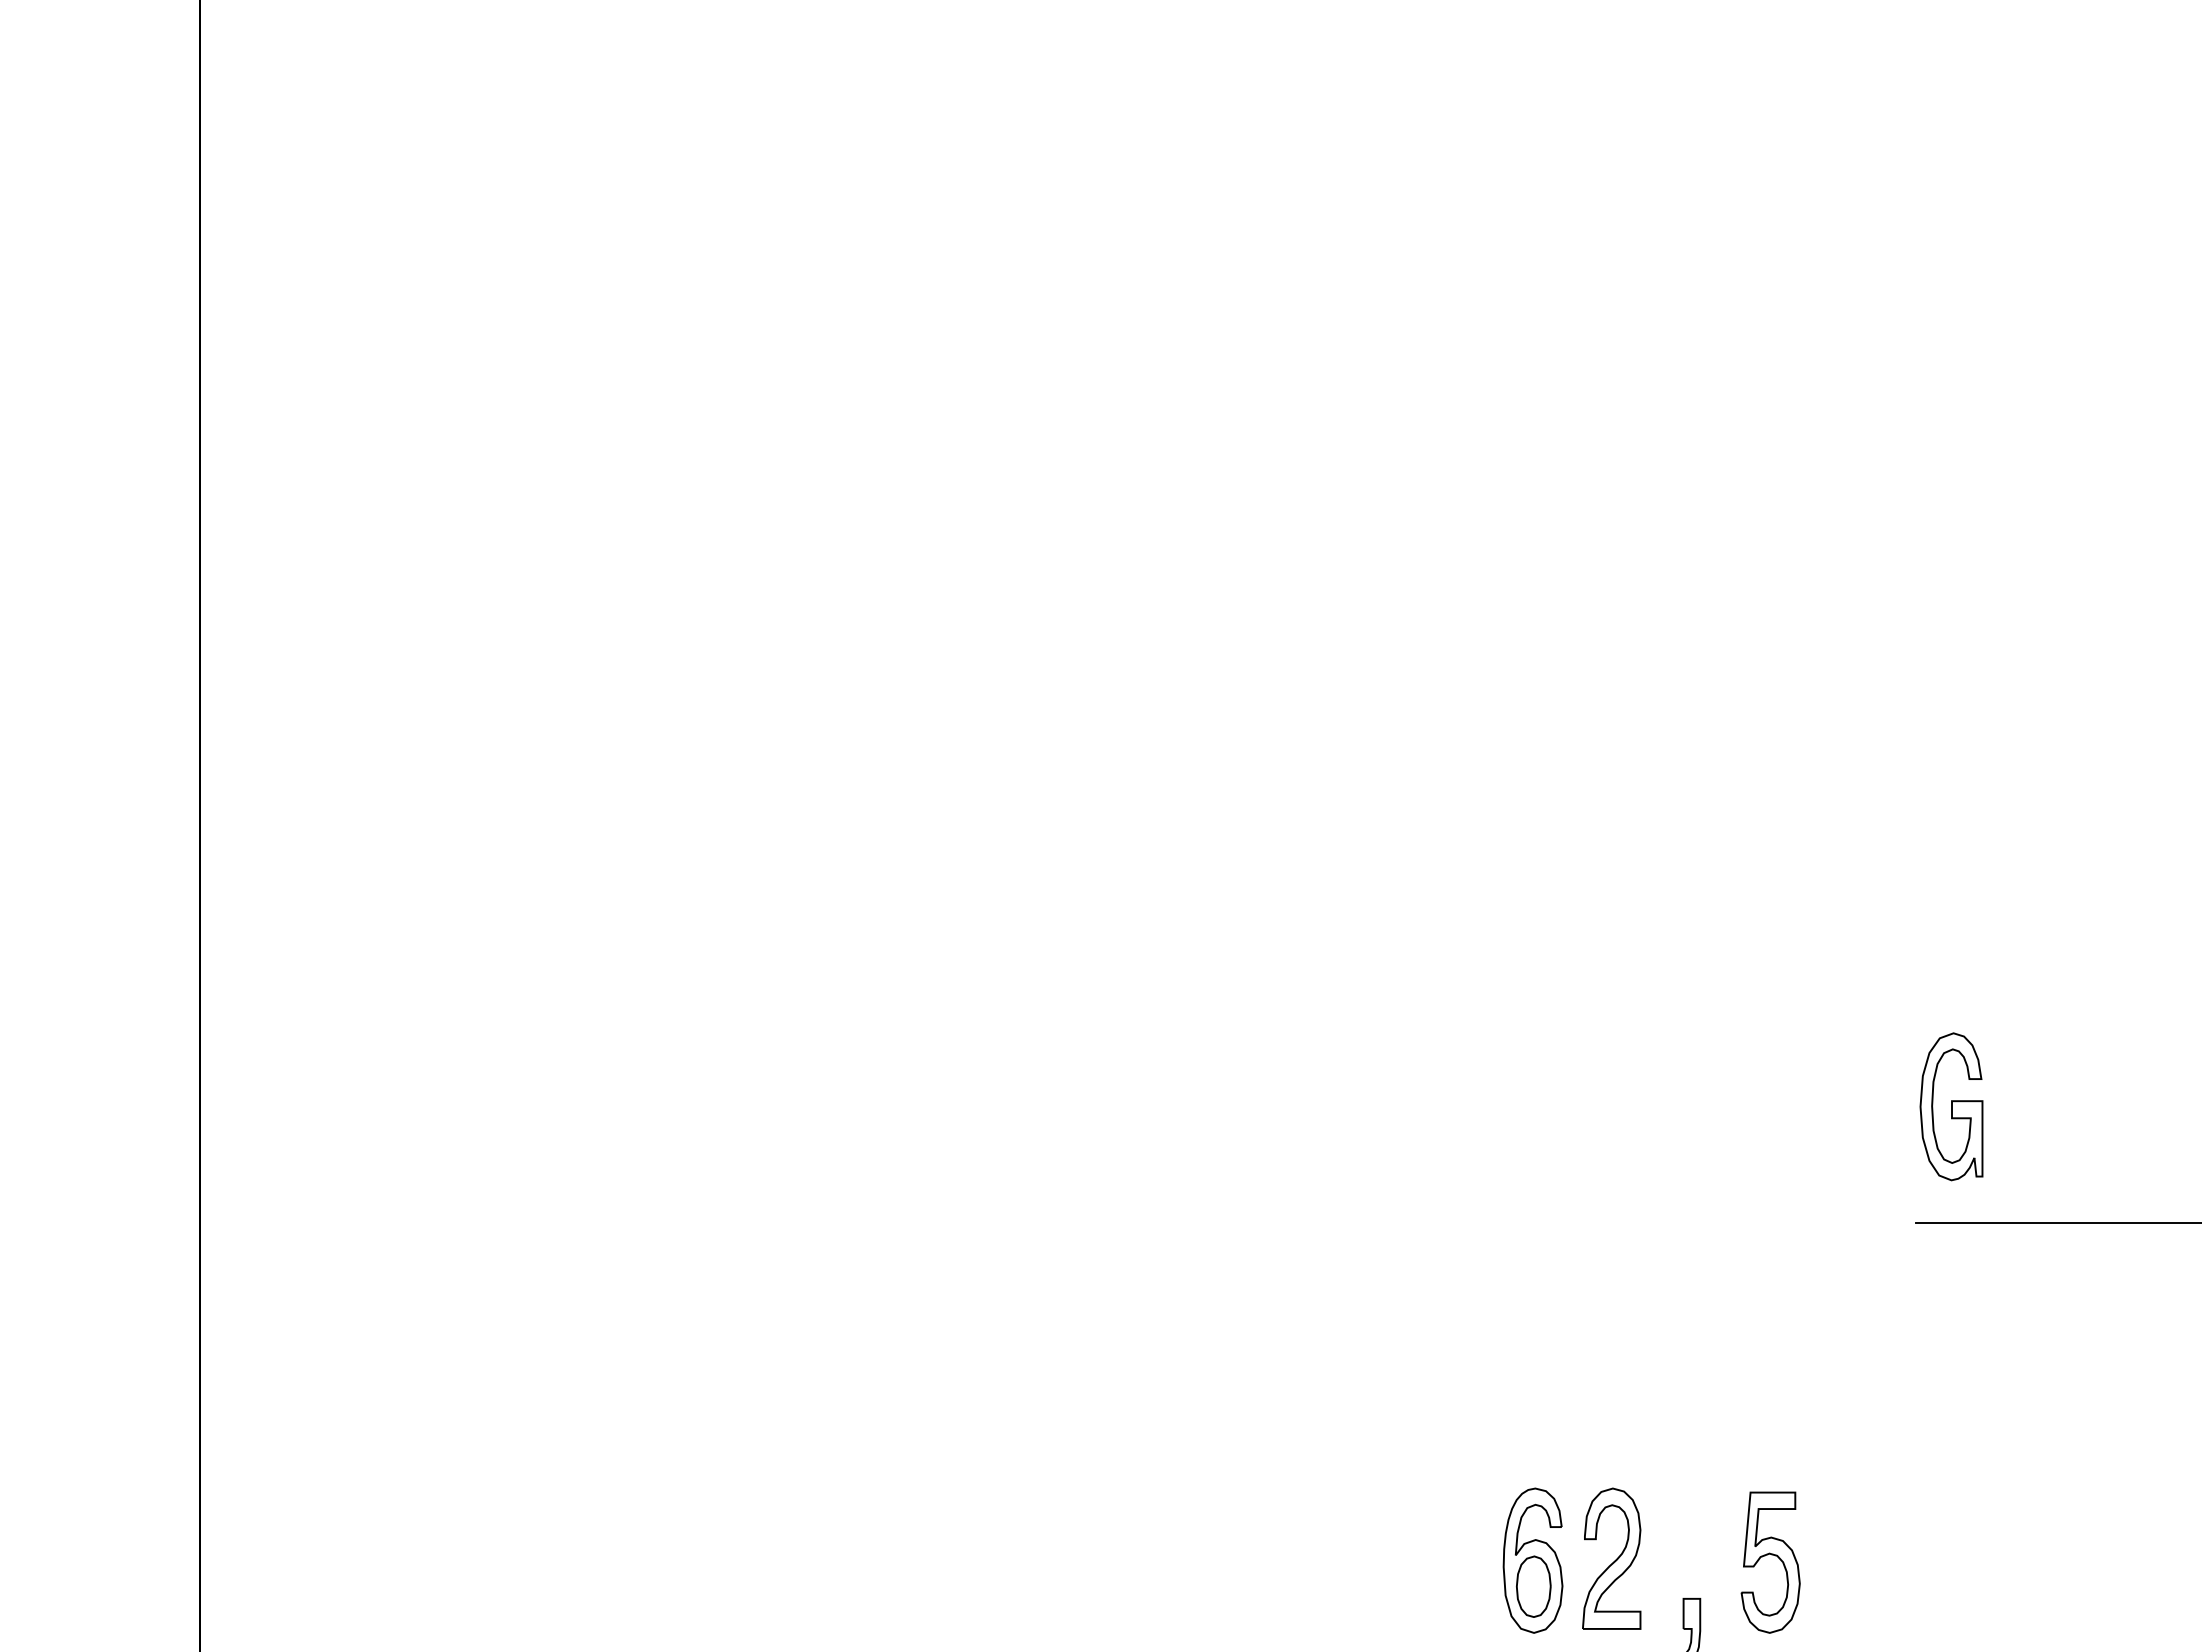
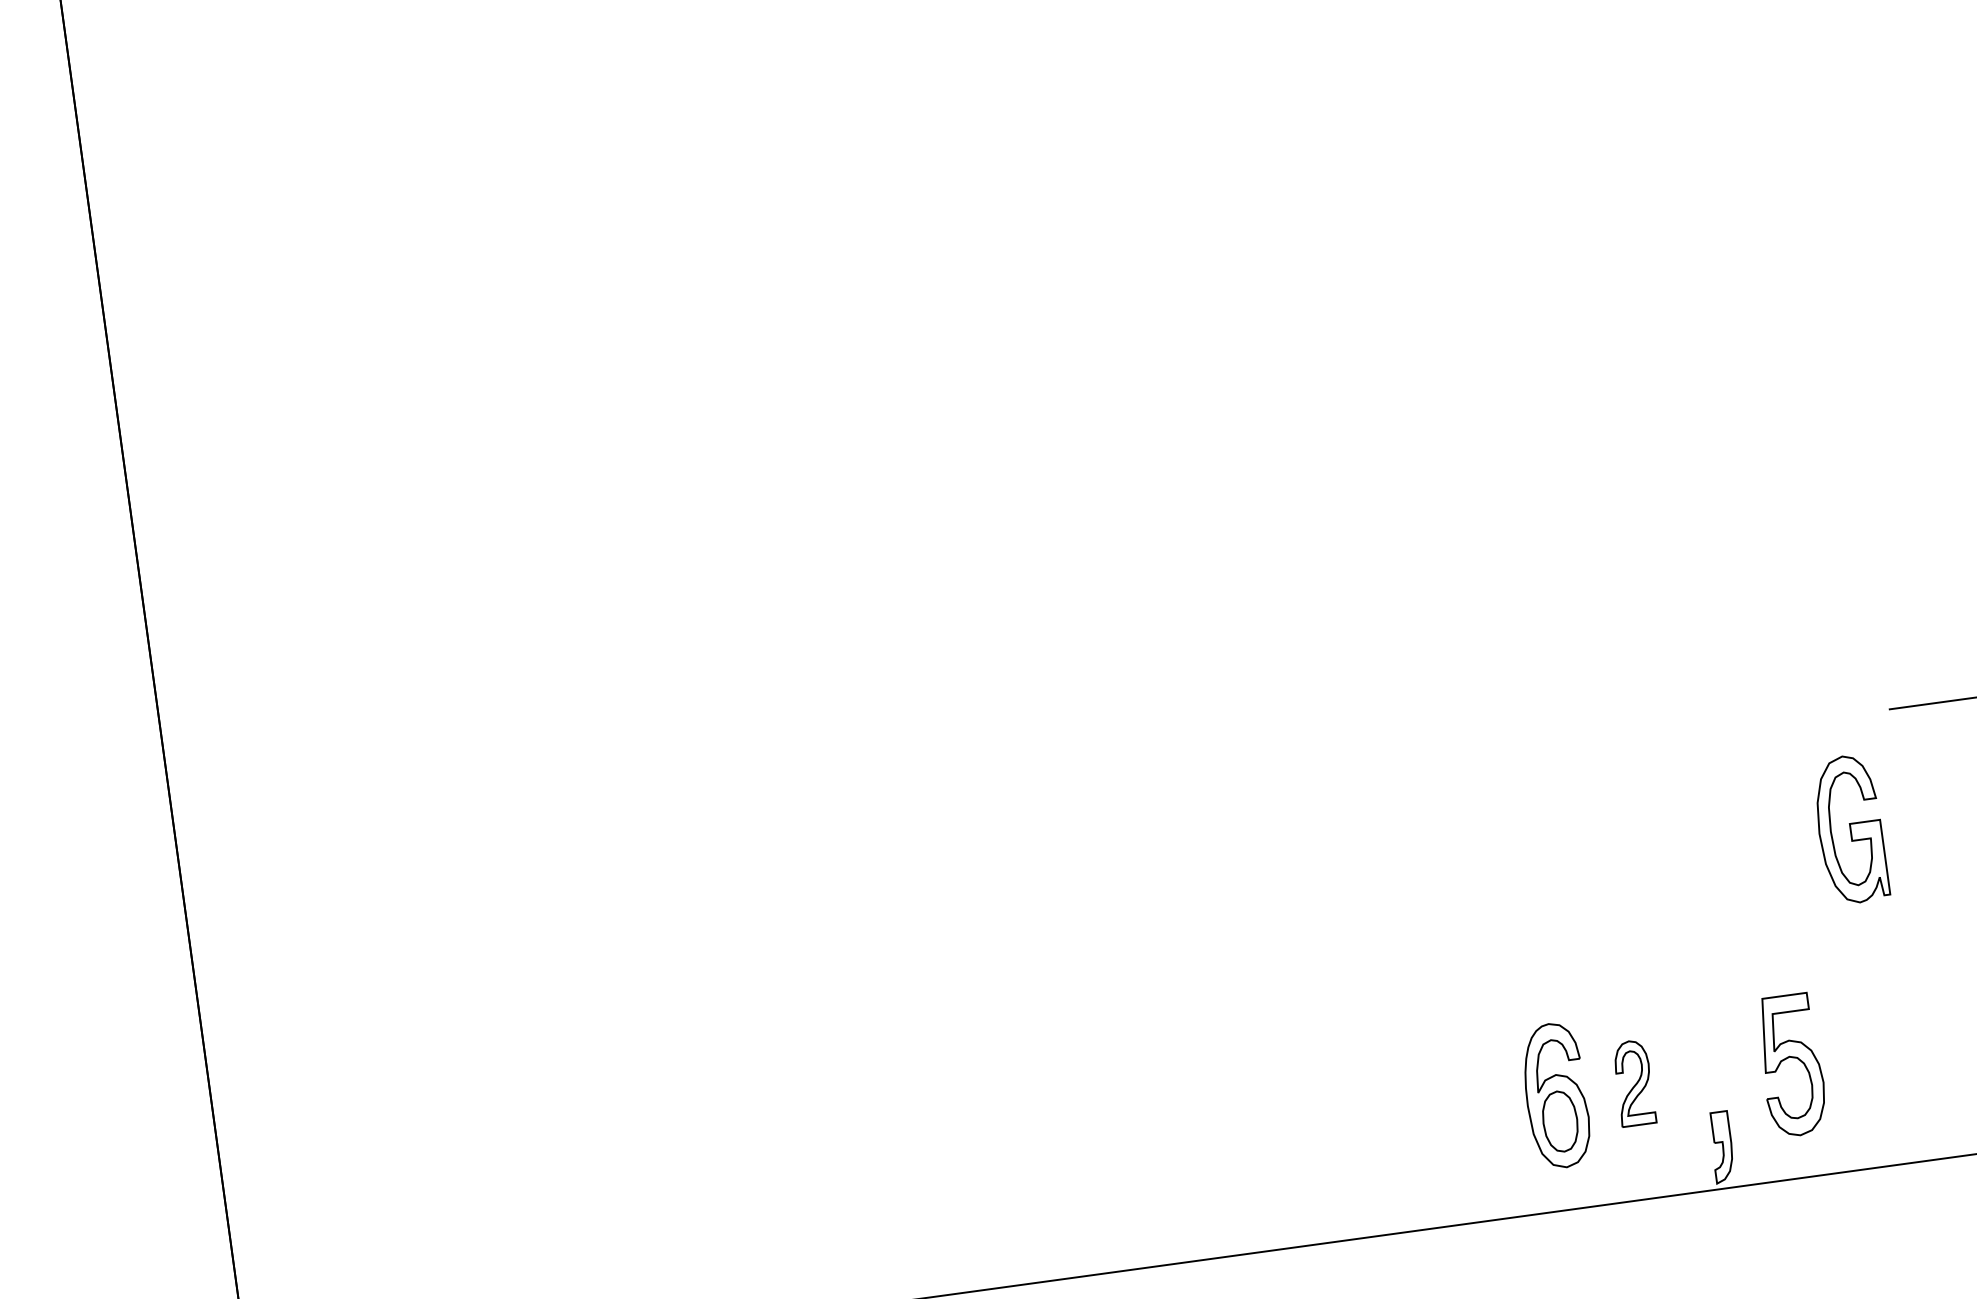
part: (1951, 1106) -> (1850, 829), moved
part: (1611, 1558) -> (1633, 1083), size x0.6

